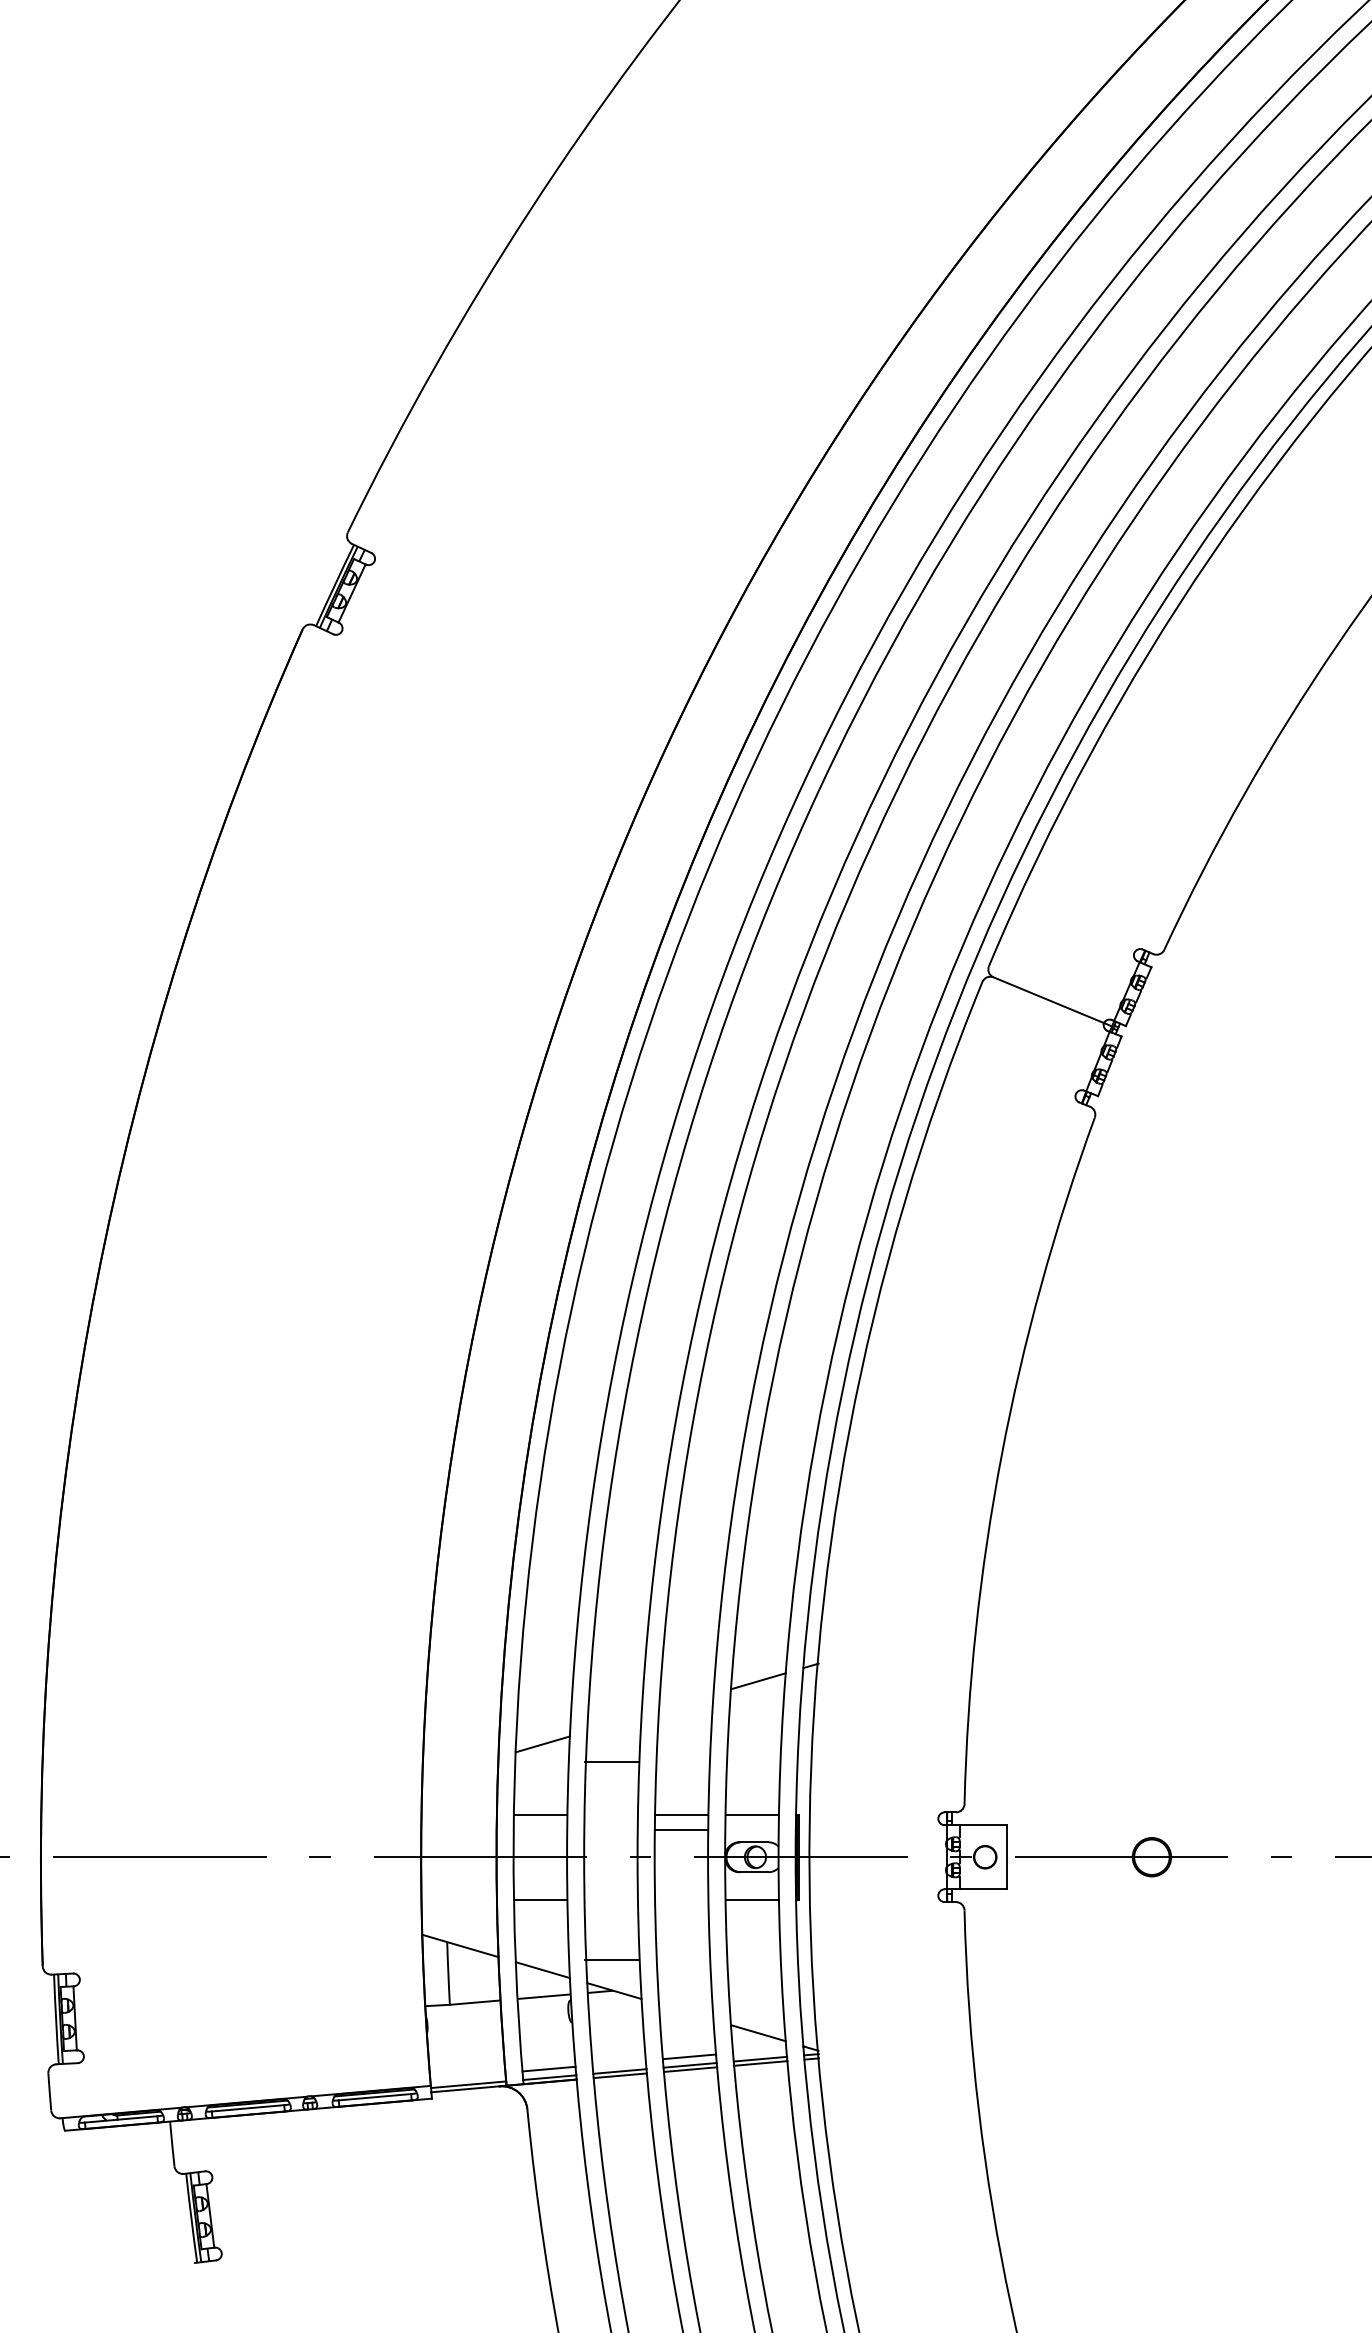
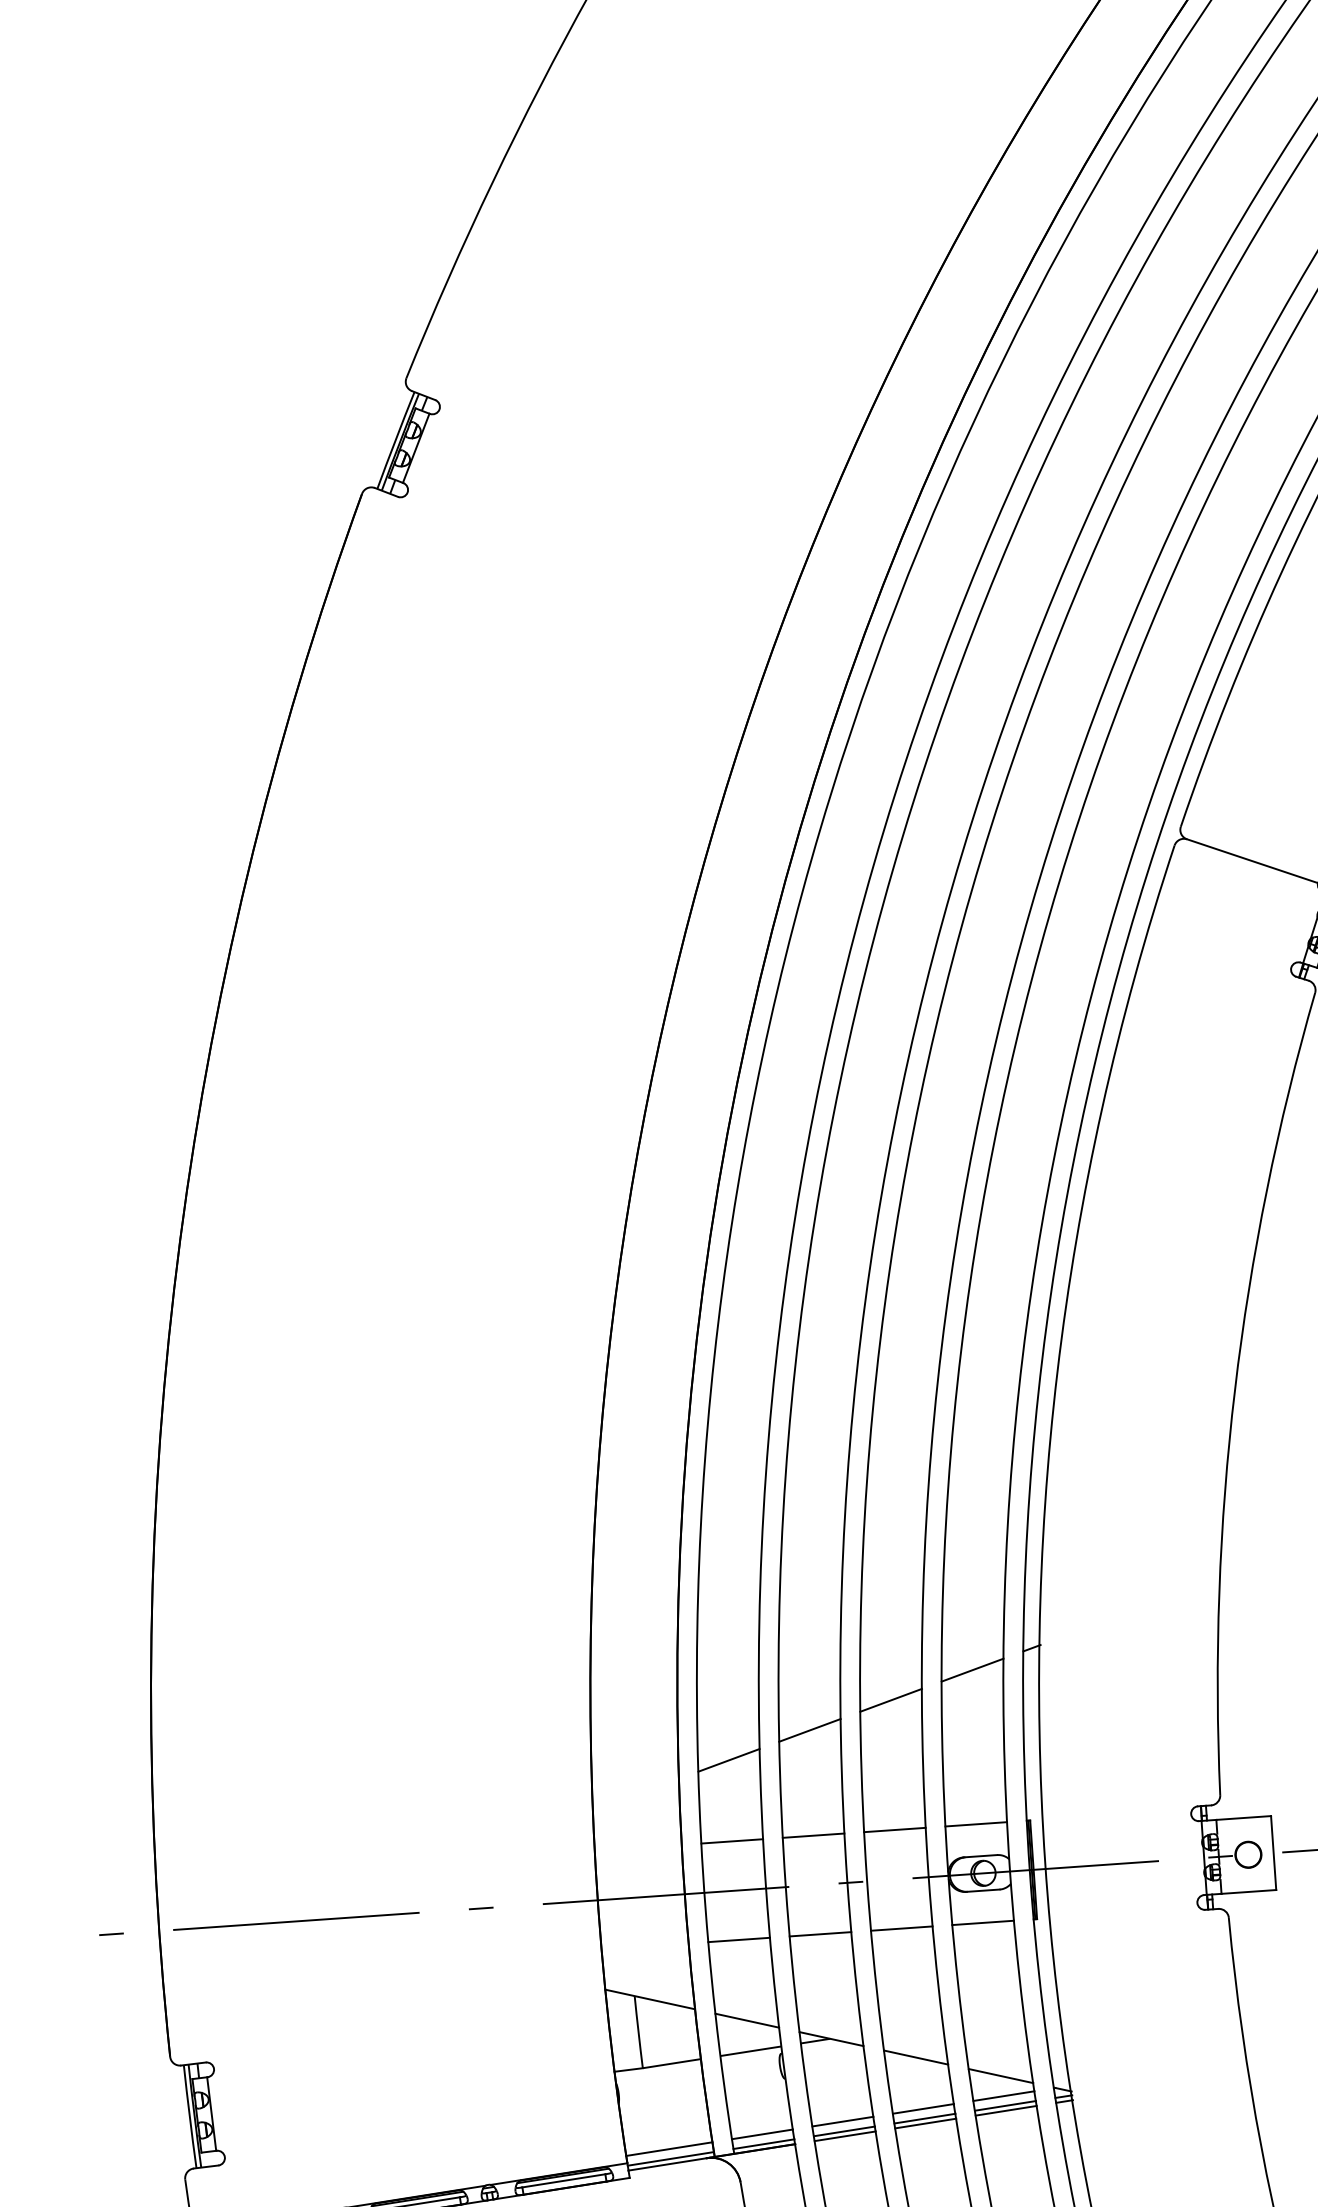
line: (686, 1702) -> (891, 1700), added
line: (614, 1723) -> (810, 1730), added
line: (610, 1761) -> (812, 1835), moved
line: (681, 1829) -> (901, 1928), moved
line: (610, 1959) -> (819, 1933), moved
line: (686, 2012) -> (916, 2057), added
line: (759, 2050) -> (1003, 2095), added
line: (618, 2062) -> (841, 2121), added
line: (467, 2075) -> (668, 2148), added

